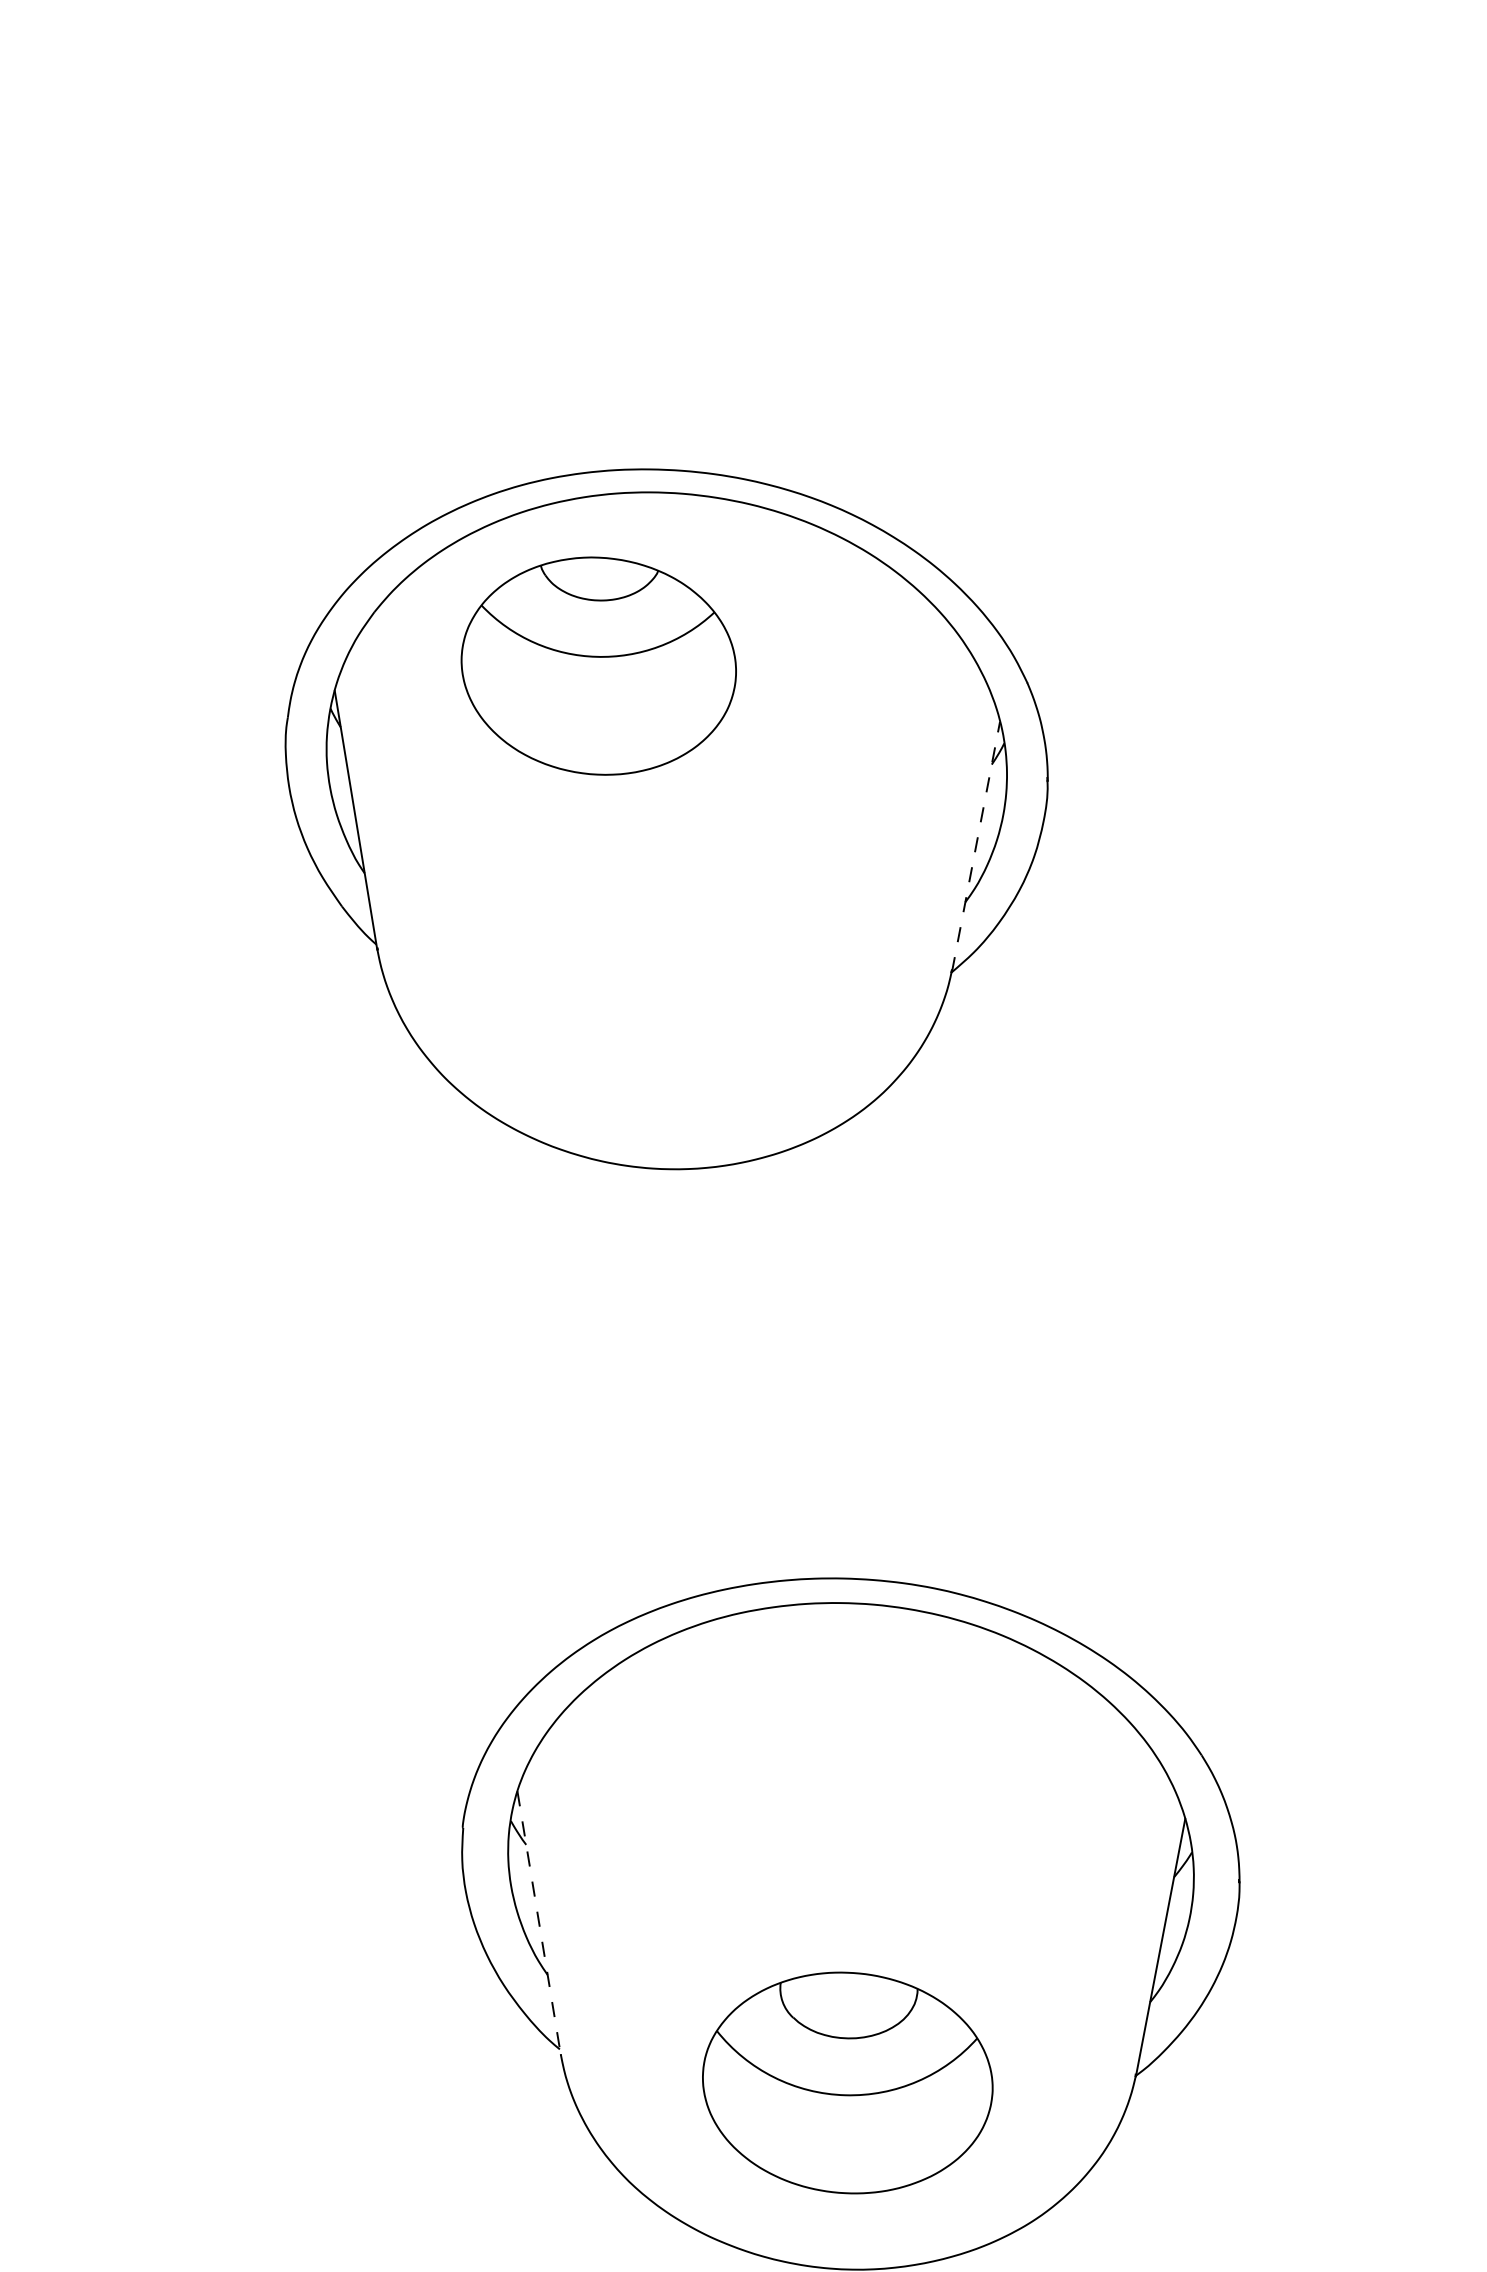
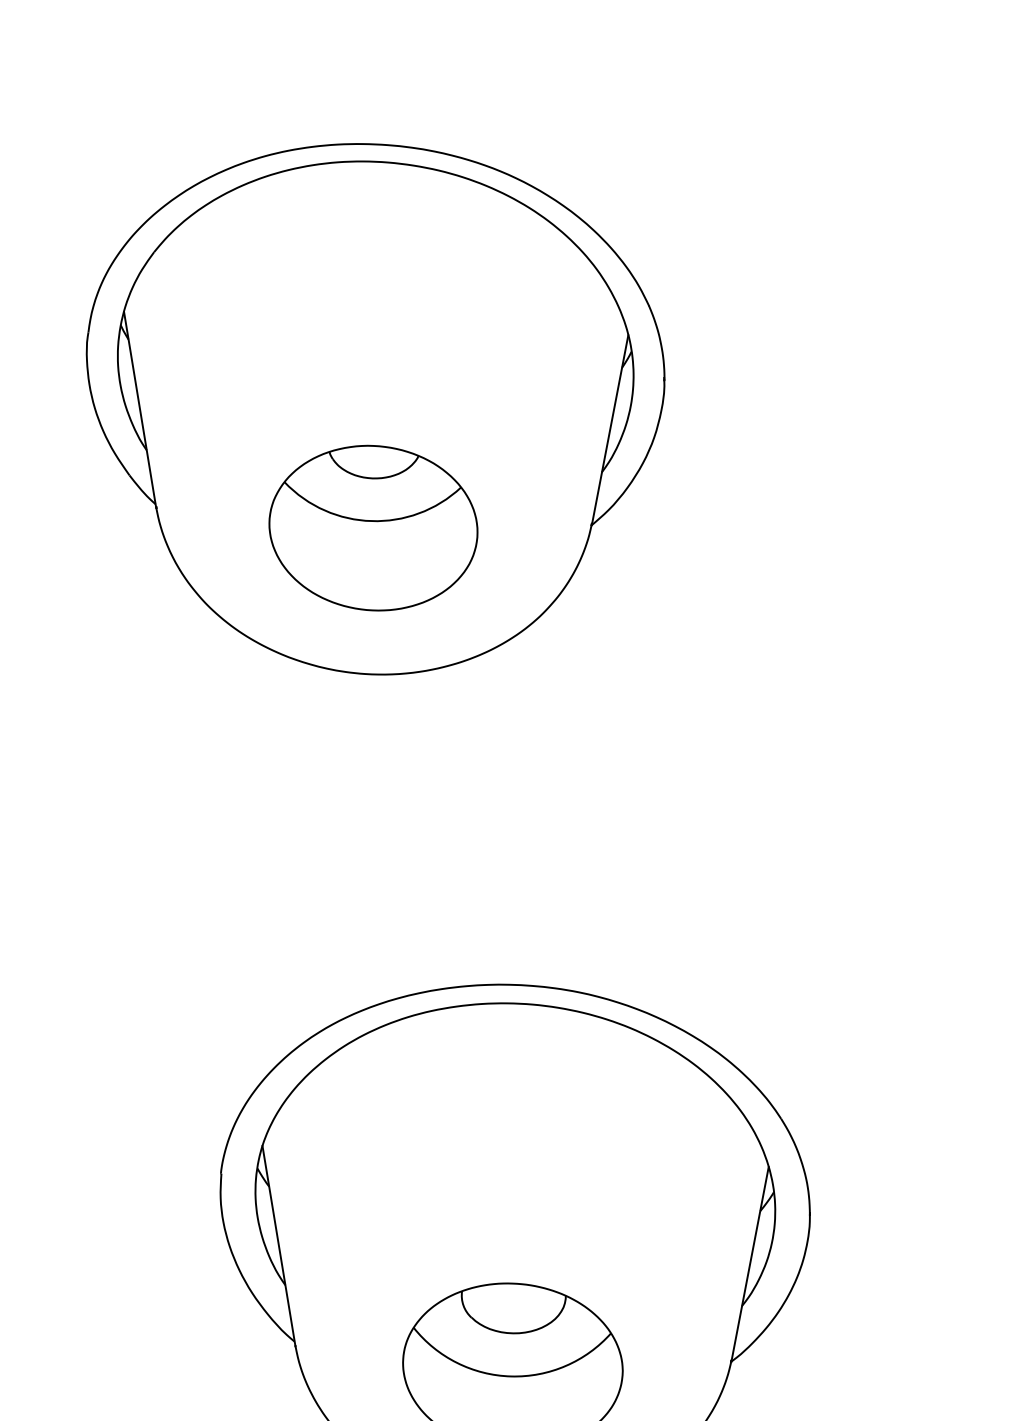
part: (598, 665) -> (373, 527), moved
line: (976, 846) -> (610, 429), dashed -> solid
line: (539, 1923) -> (279, 1246), dashed -> solid

